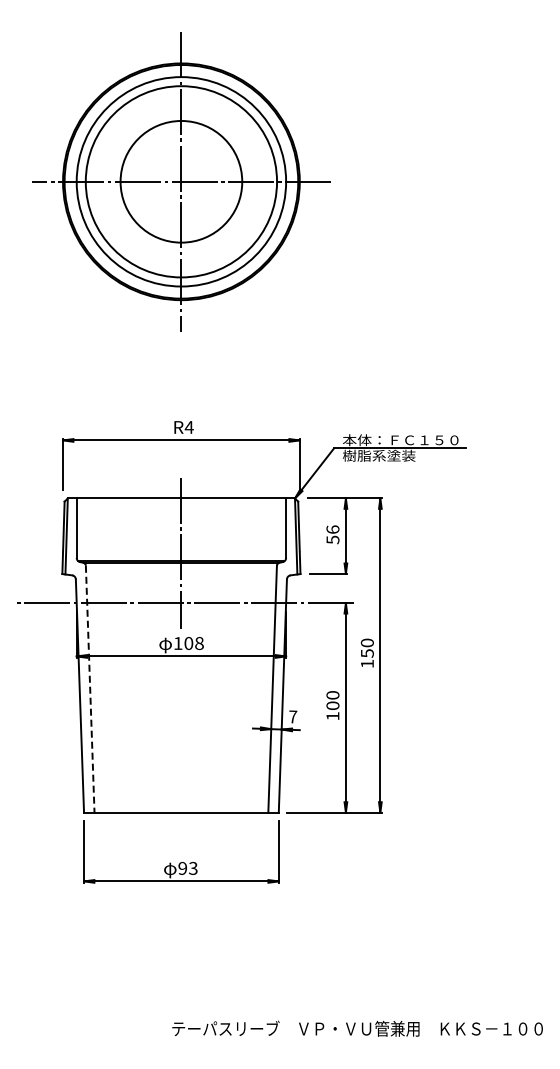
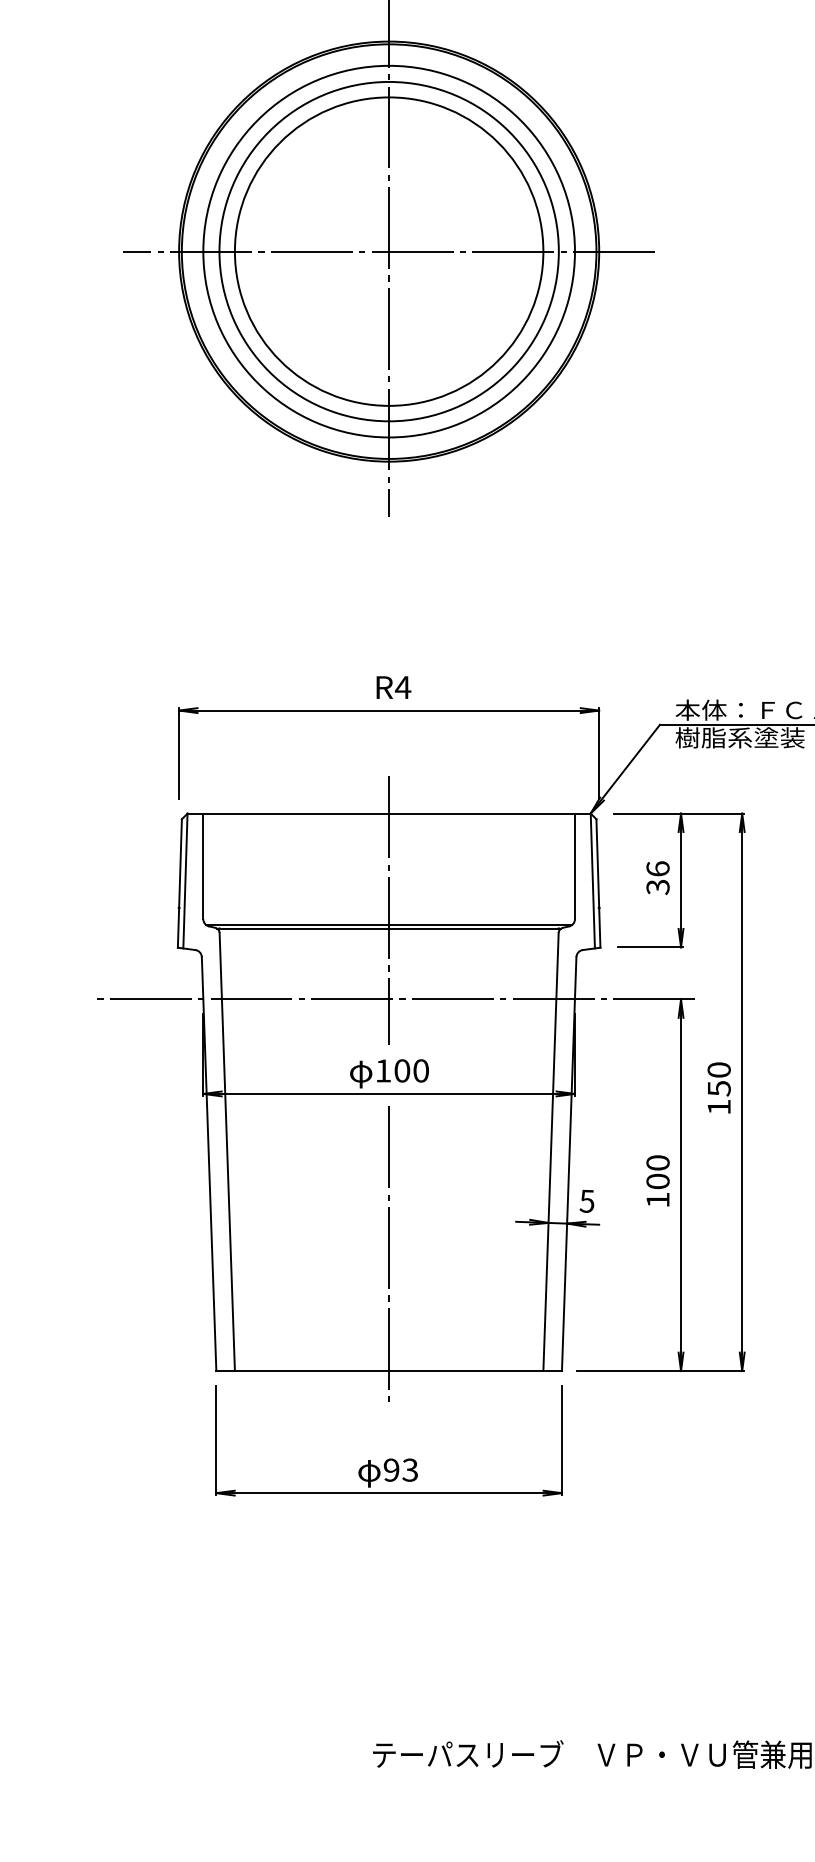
circle: (181, 181) -> (389, 251), size x1.43
text: (332, 539) -> (657, 886), 56 -> 36
text: (199, 643) -> (421, 1070), 108 -> 100
line: (90, 689) -> (227, 1152), dashed -> solid
text: (292, 716) -> (586, 1200), 7 -> 5
line: (181, 748) -> (389, 1257), added

